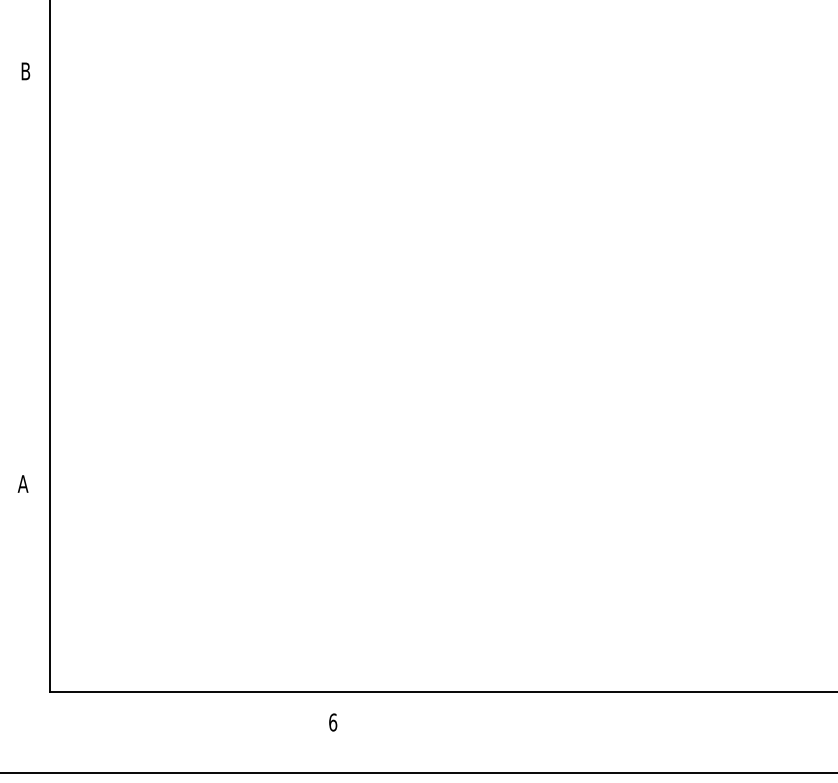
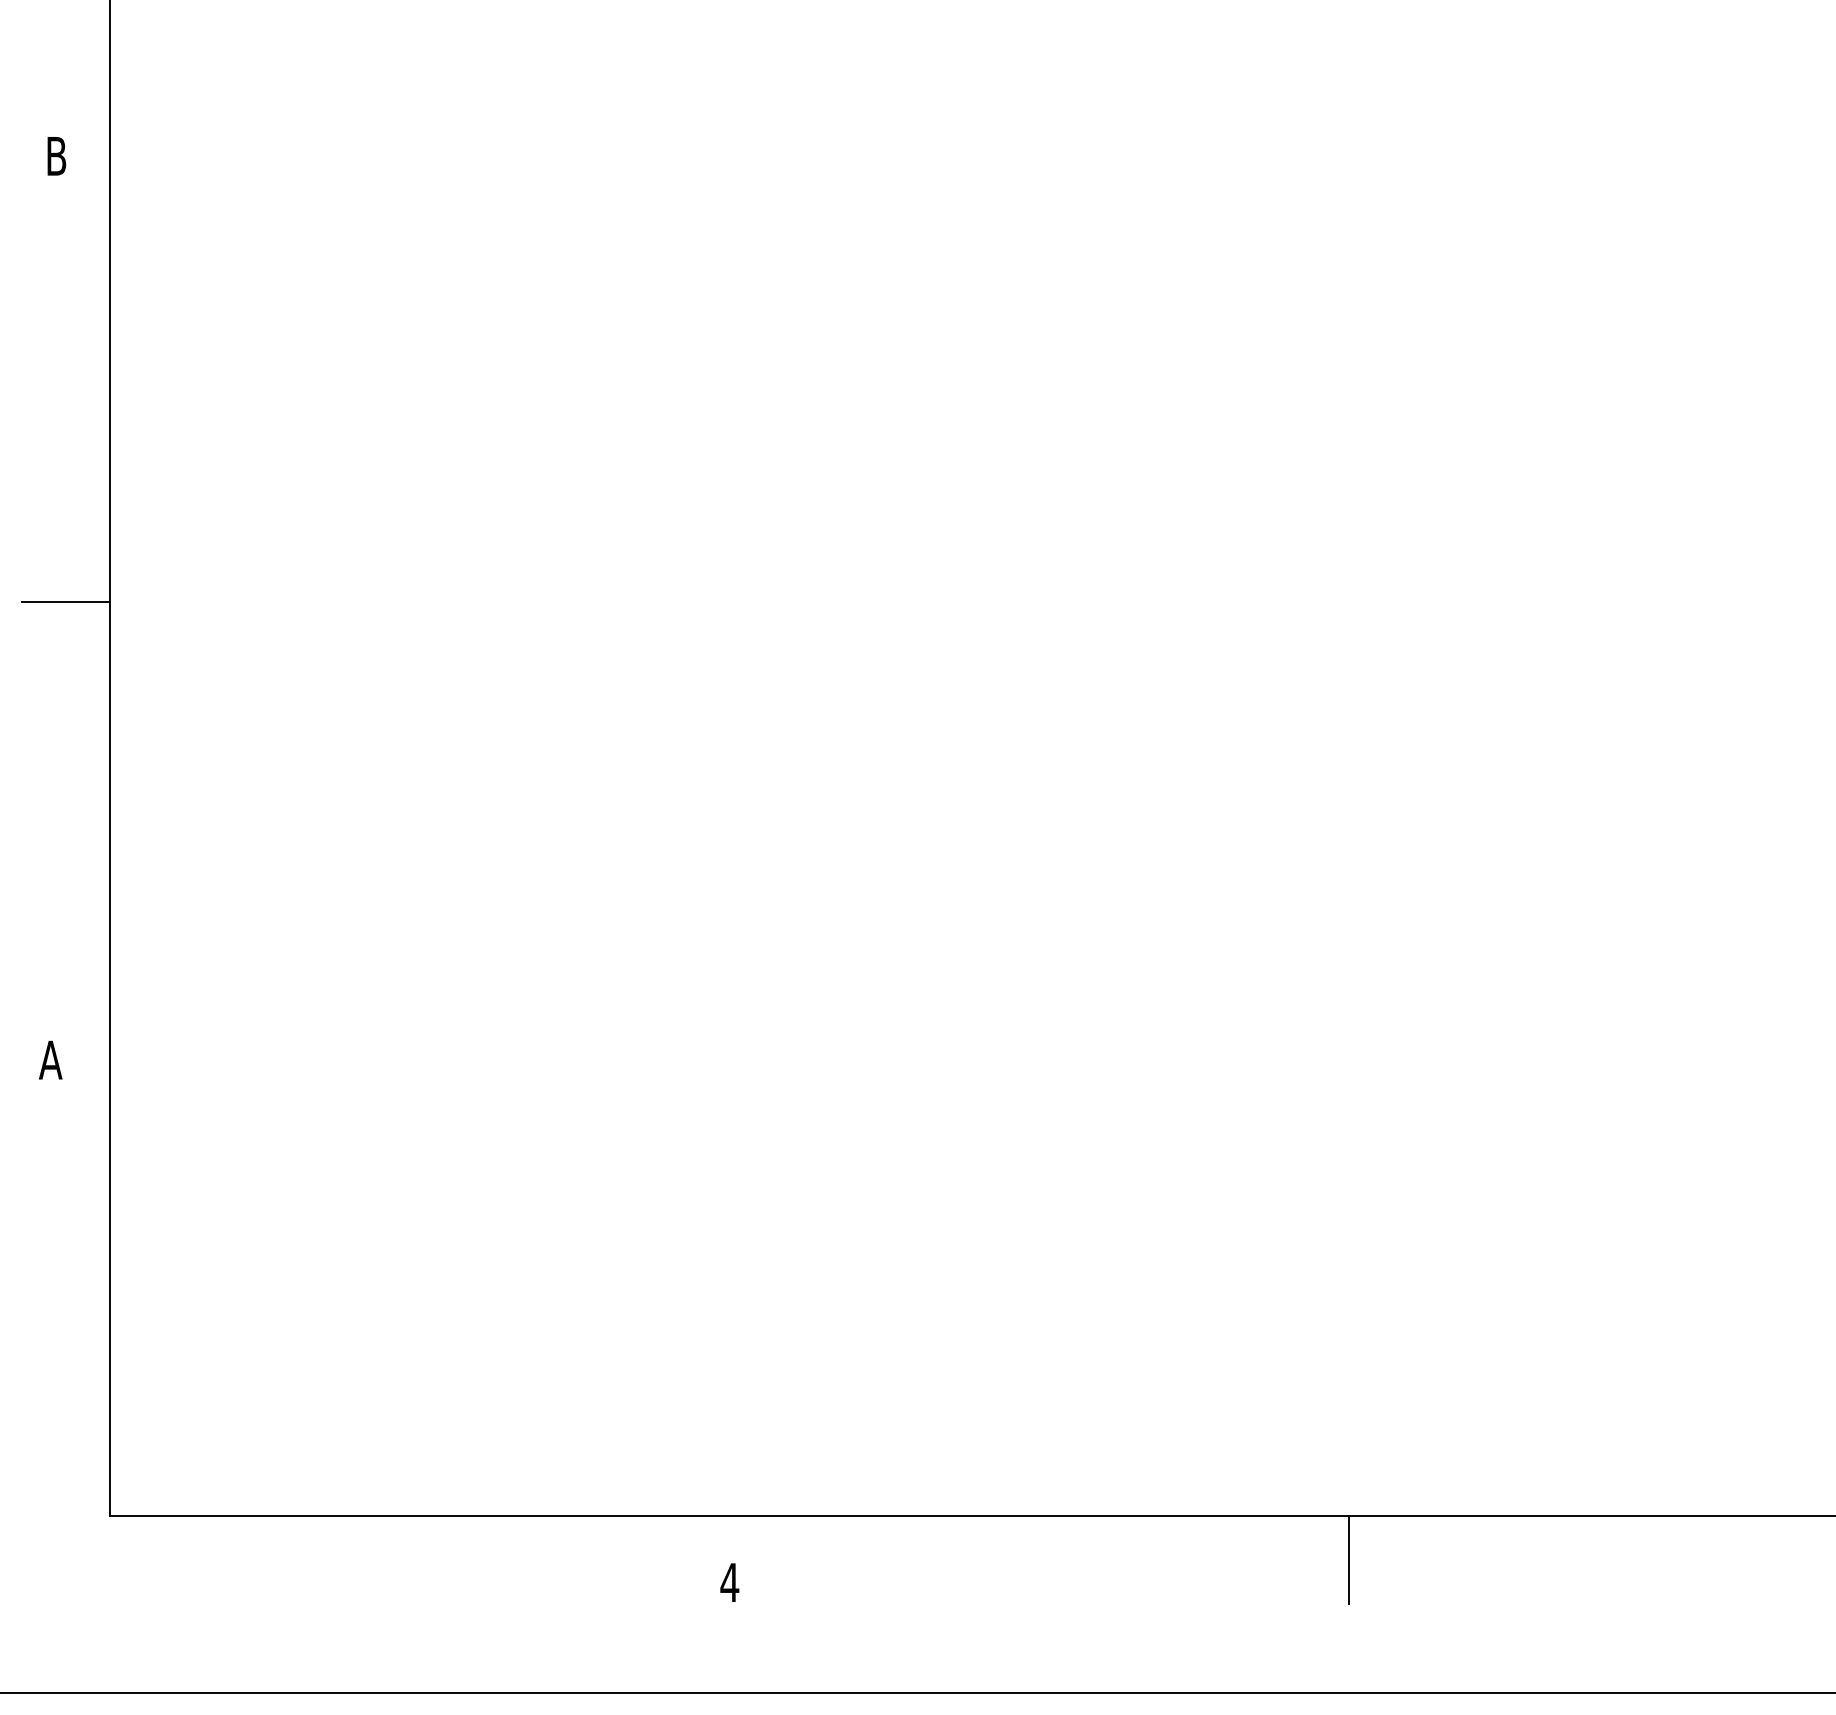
line: (30, 274) -> (66, 601), added
line: (615, 712) -> (1348, 1560), added
text: (332, 722) -> (728, 1582), 6 -> 4

